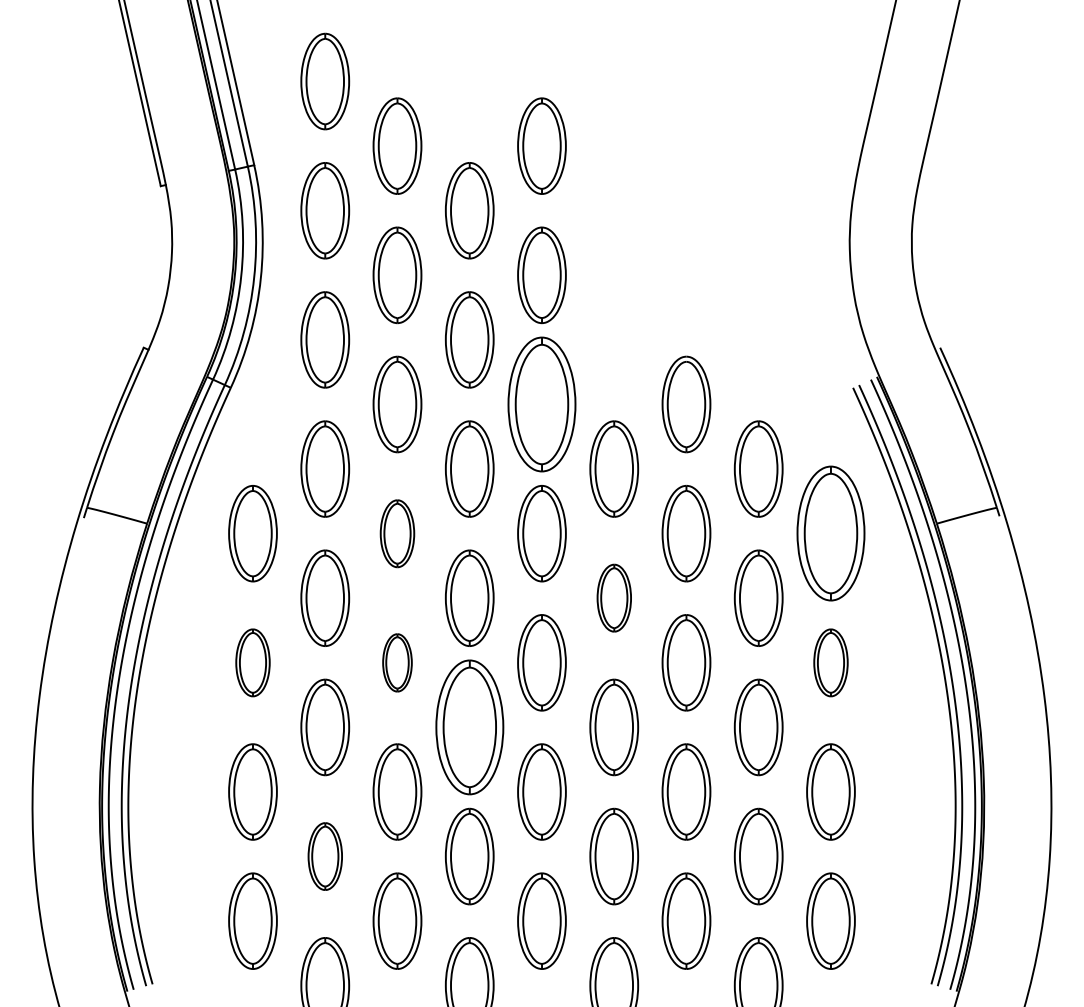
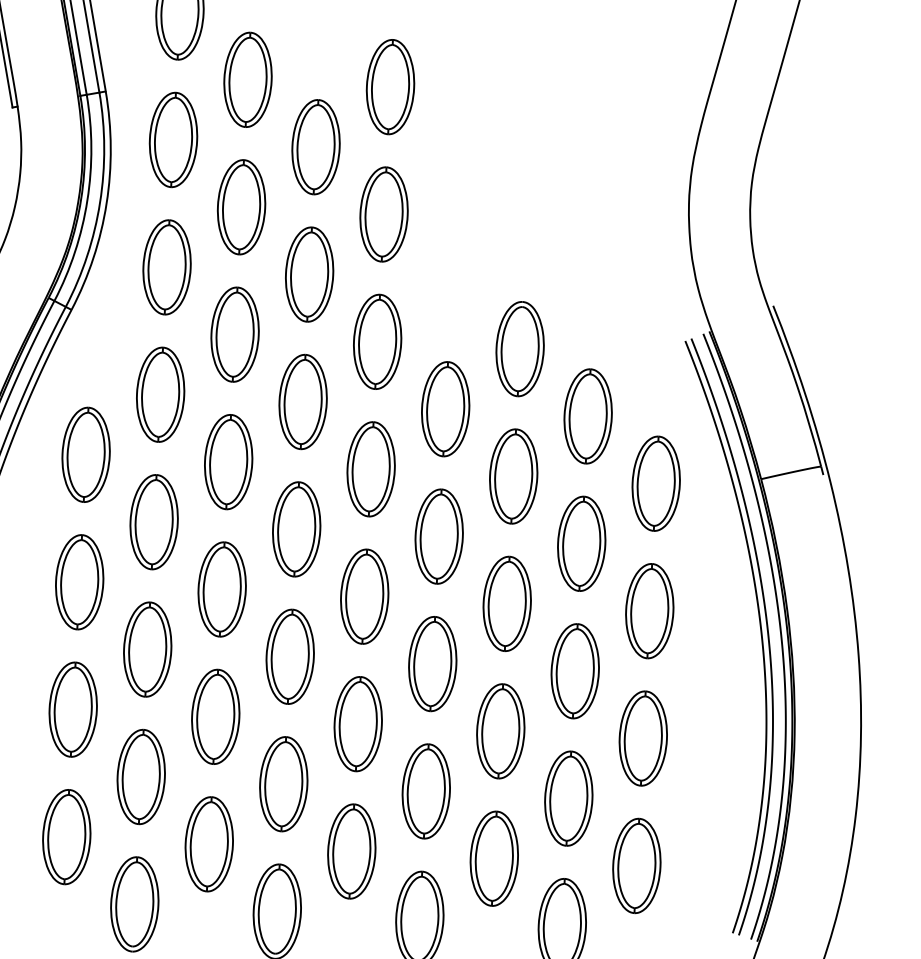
part: (541, 404) -> (377, 341), size x0.71
part: (397, 533) -> (228, 461), size x1.43
part: (830, 533) -> (655, 483), size x0.71
part: (614, 597) -> (439, 535), size x1.43
part: (252, 662) -> (79, 581), size x1.43
part: (397, 662) -> (222, 589), size x1.67
part: (830, 662) -> (649, 610), size x1.43
part: (469, 727) -> (289, 656), size x0.71
part: (325, 856) -> (141, 776), size x1.43

